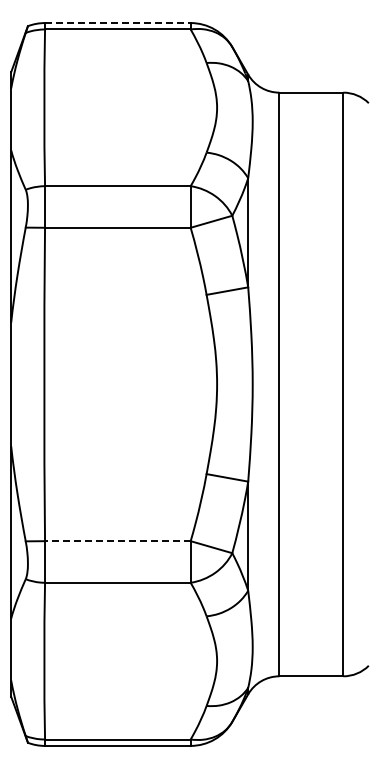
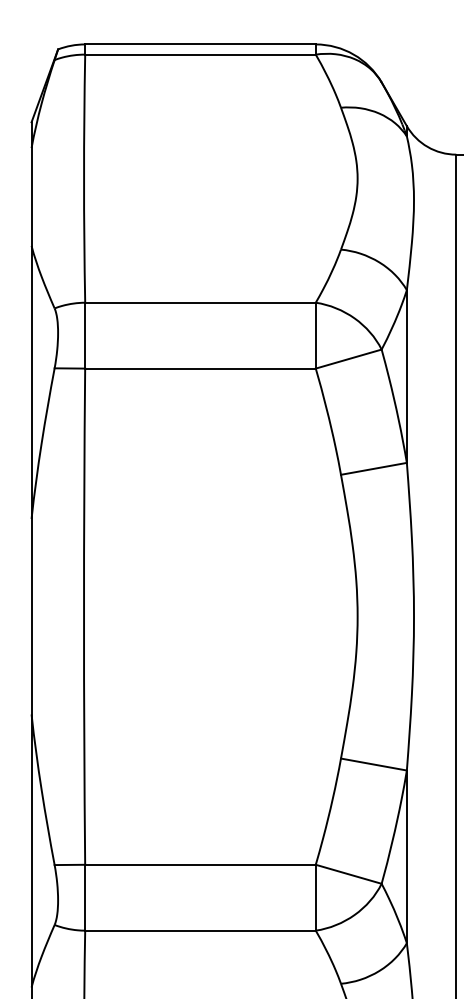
line: (117, 23) -> (199, 45), dashed -> solid
line: (117, 541) -> (199, 865), dashed -> solid

